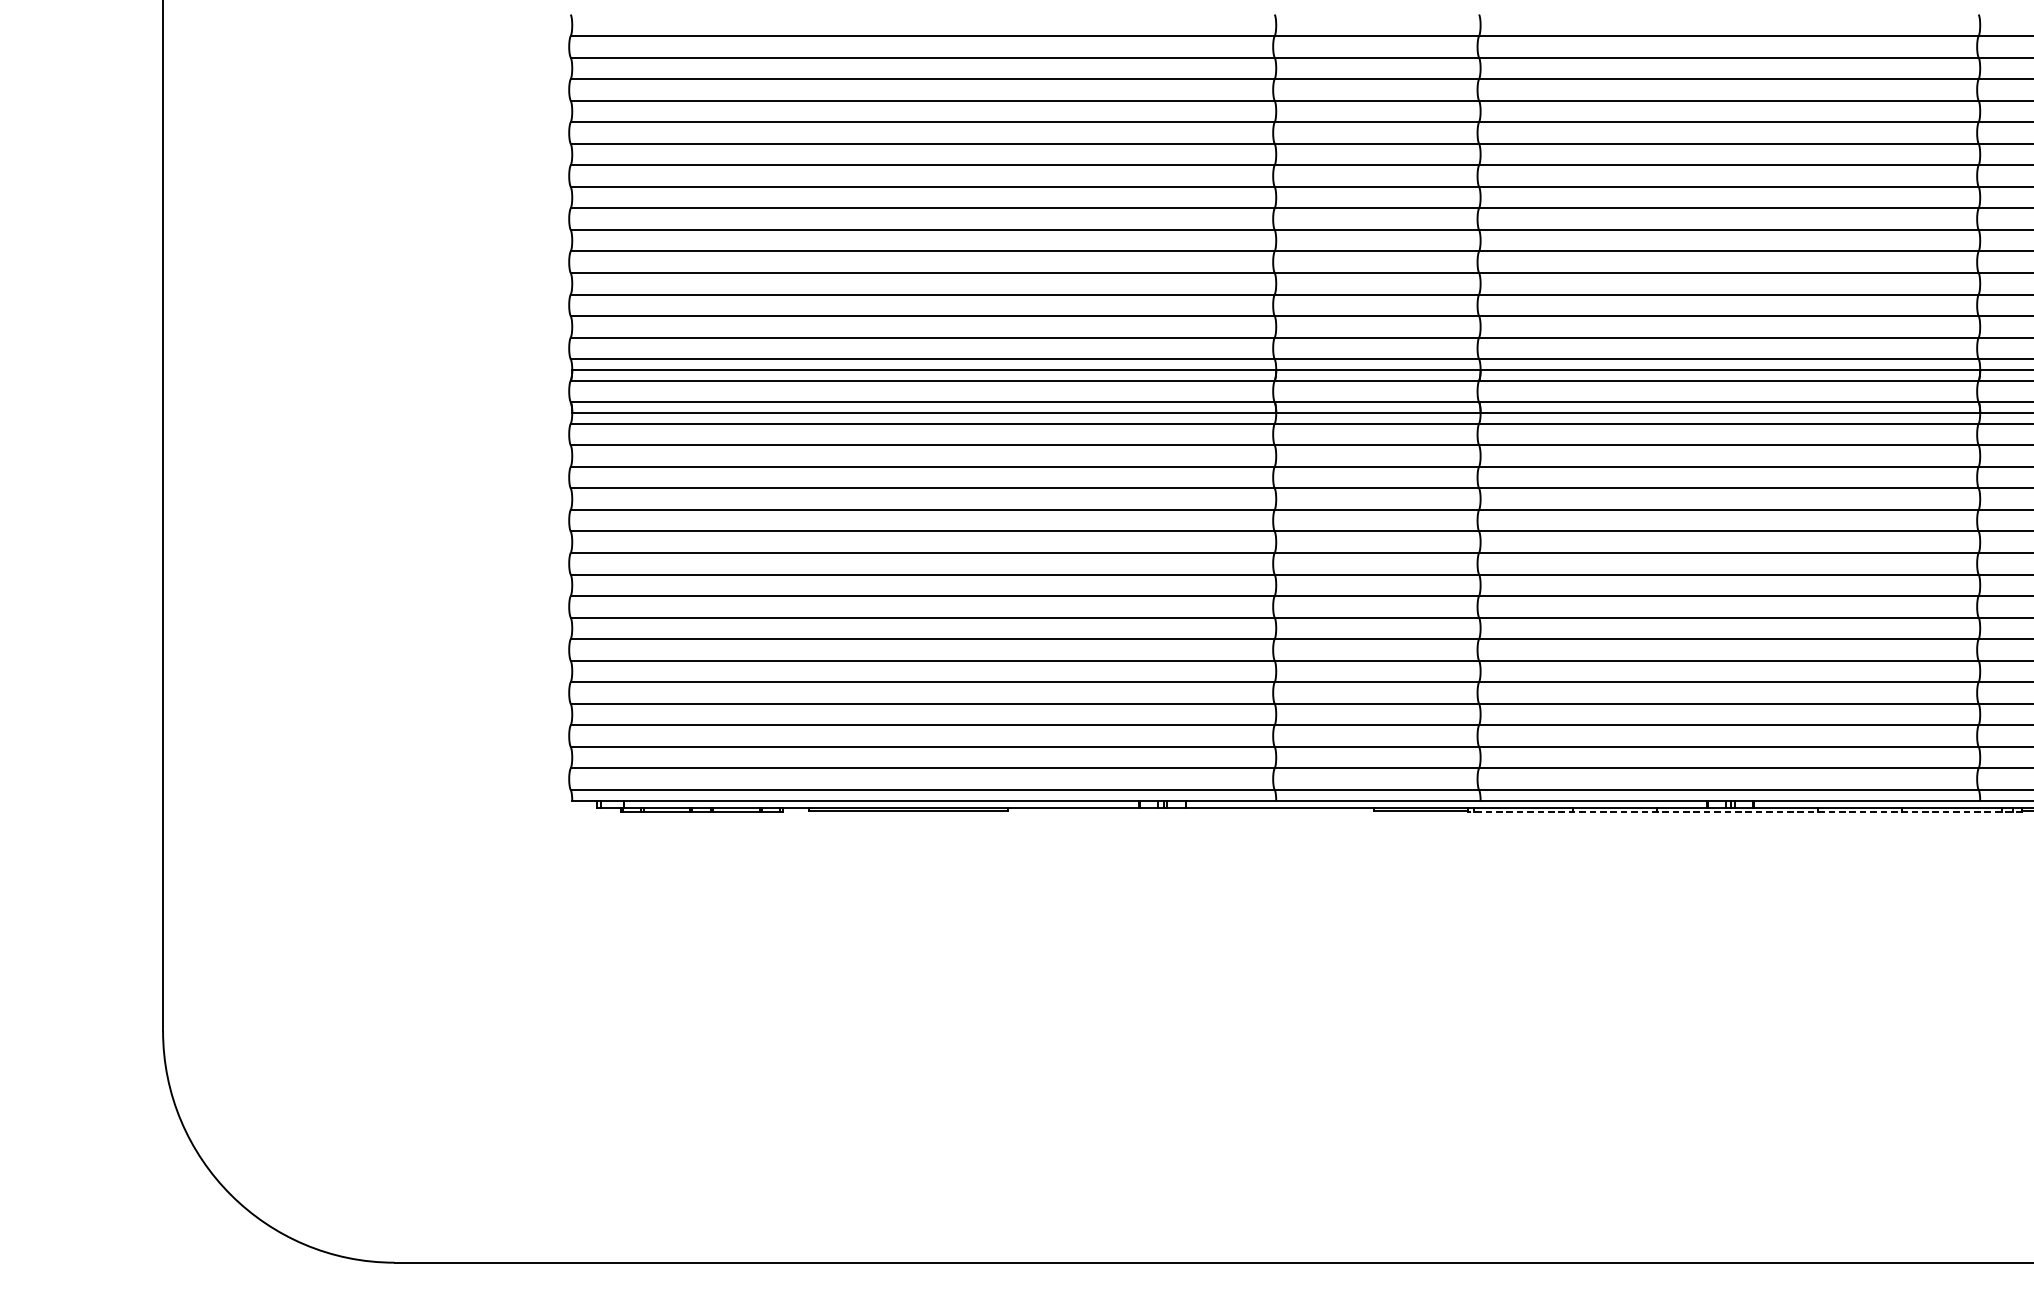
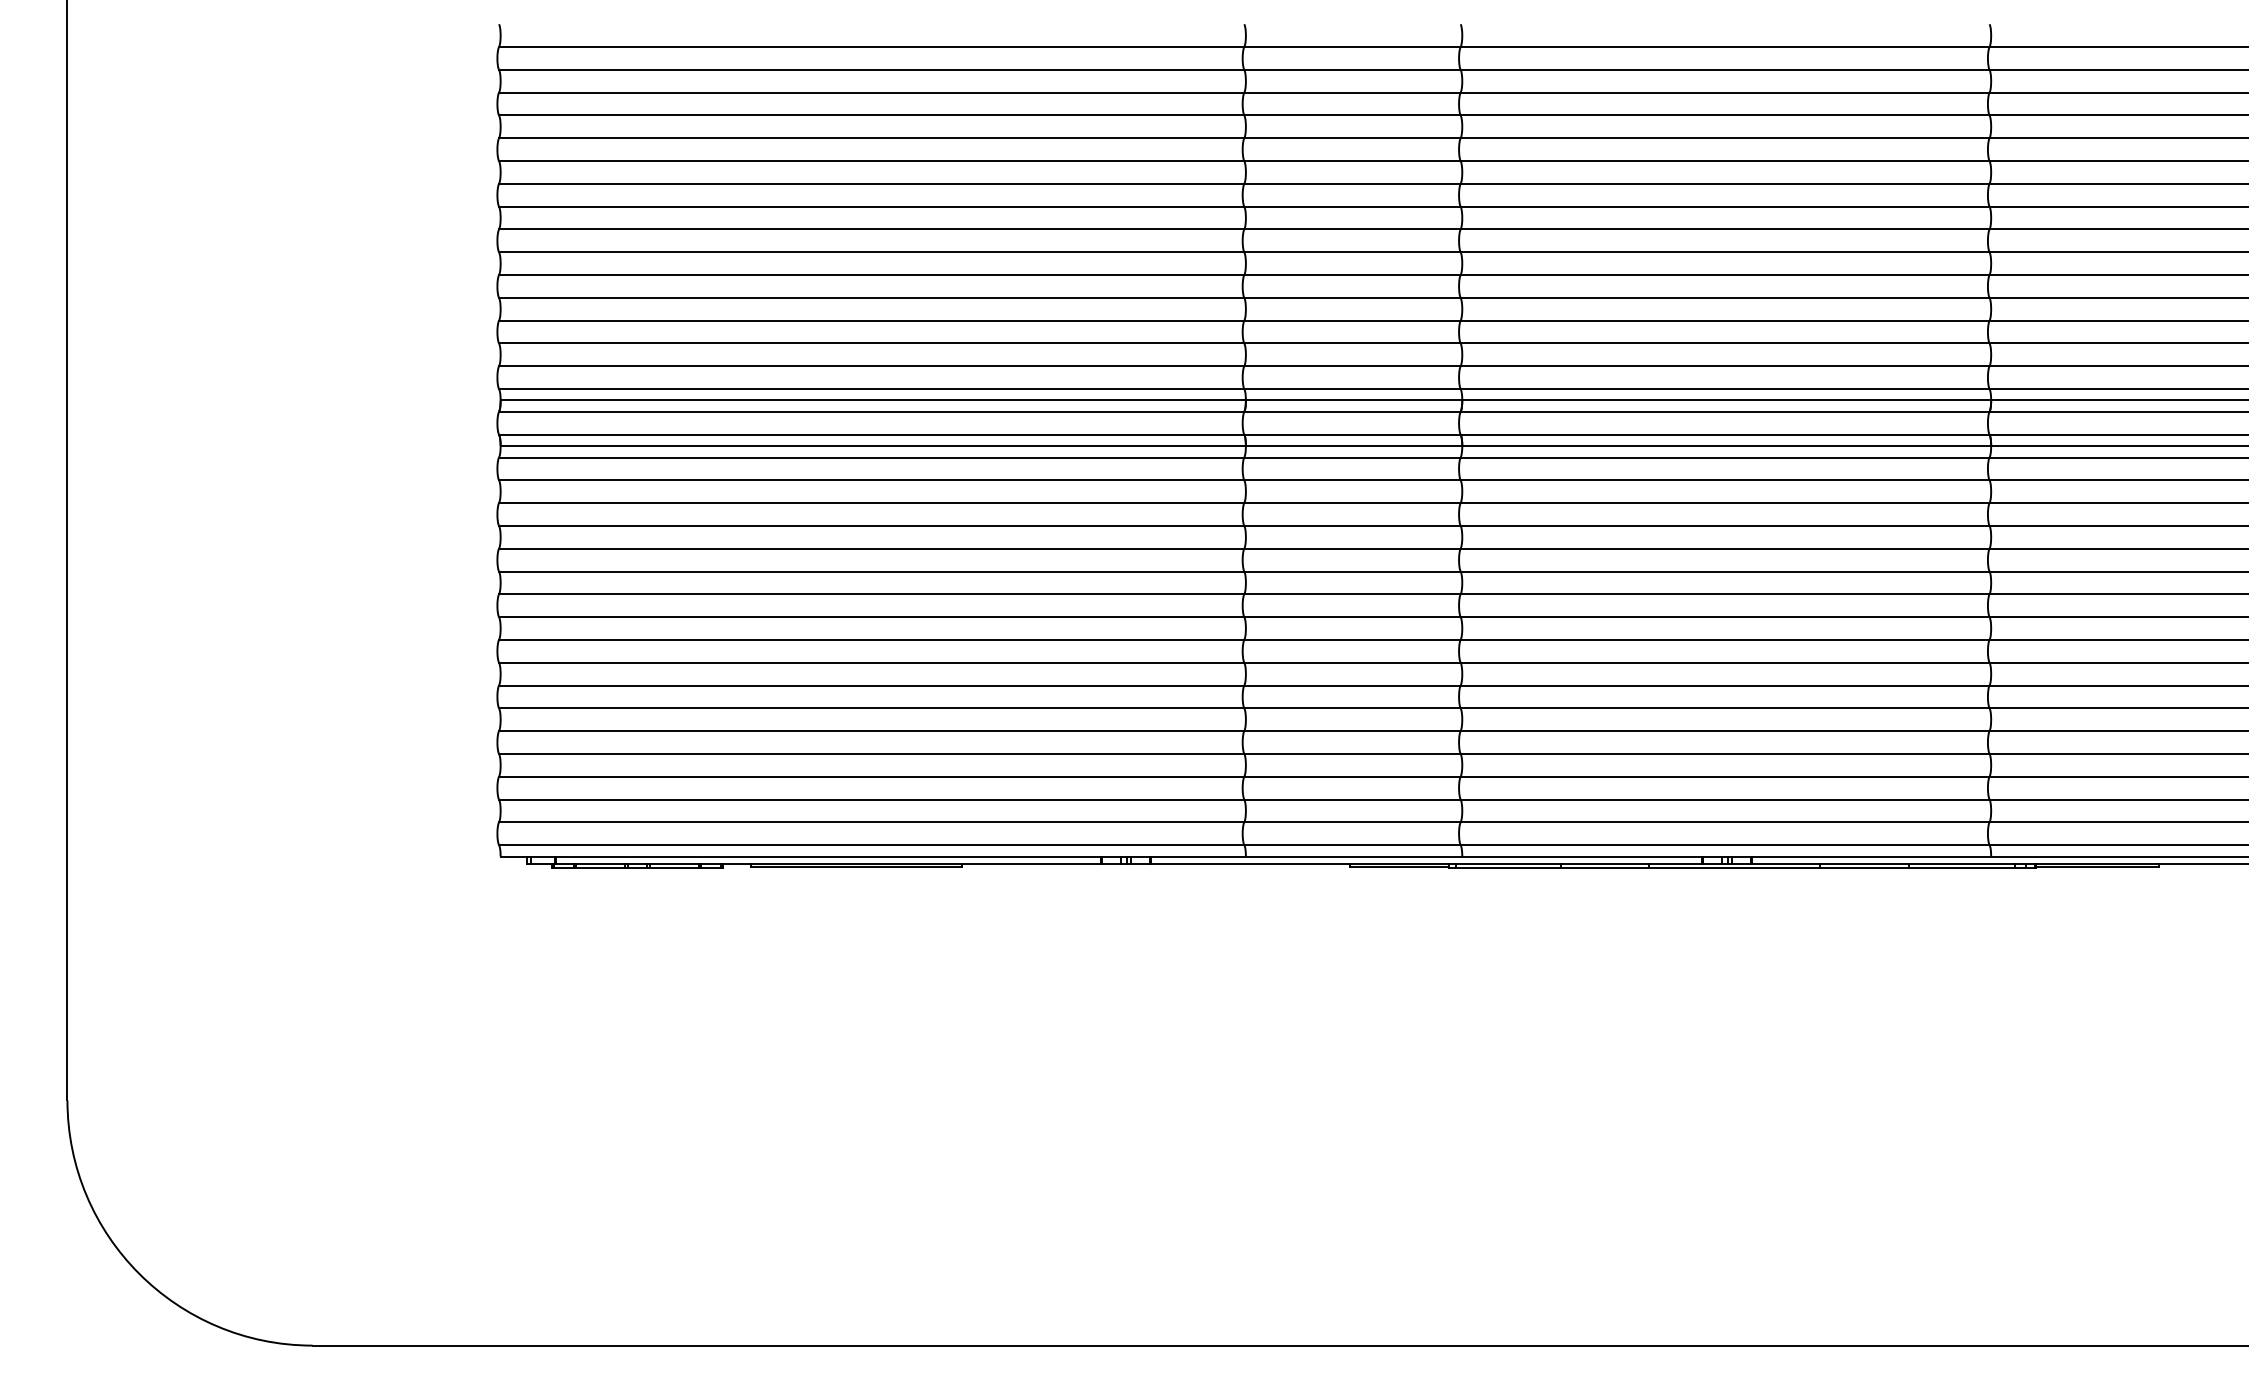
line: (1744, 812) -> (1741, 868), dashed -> solid

